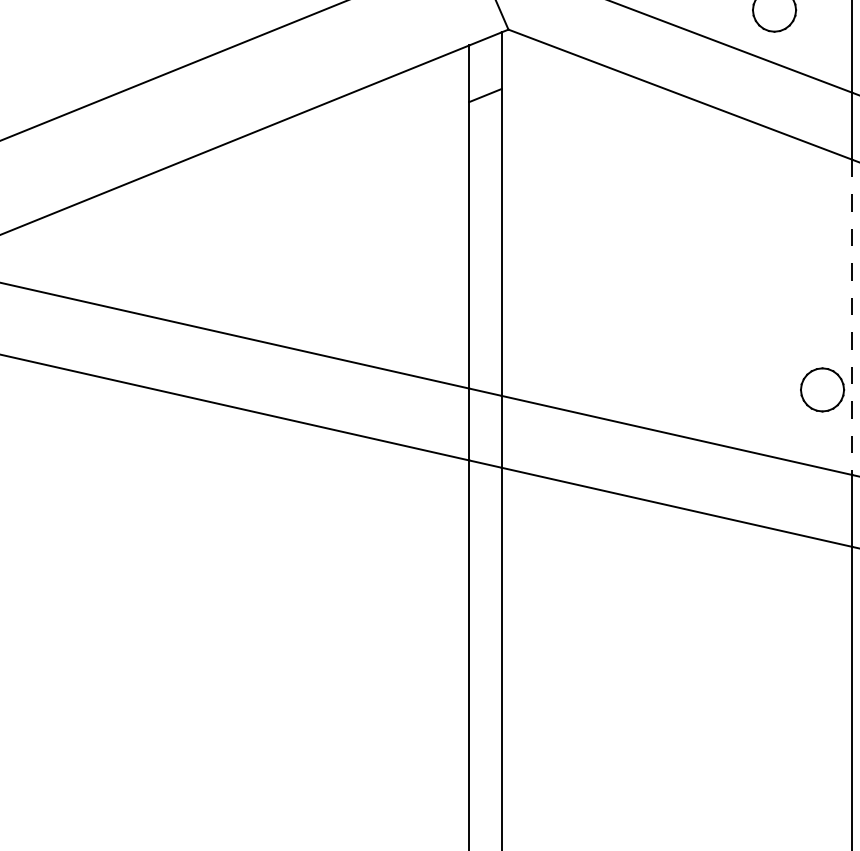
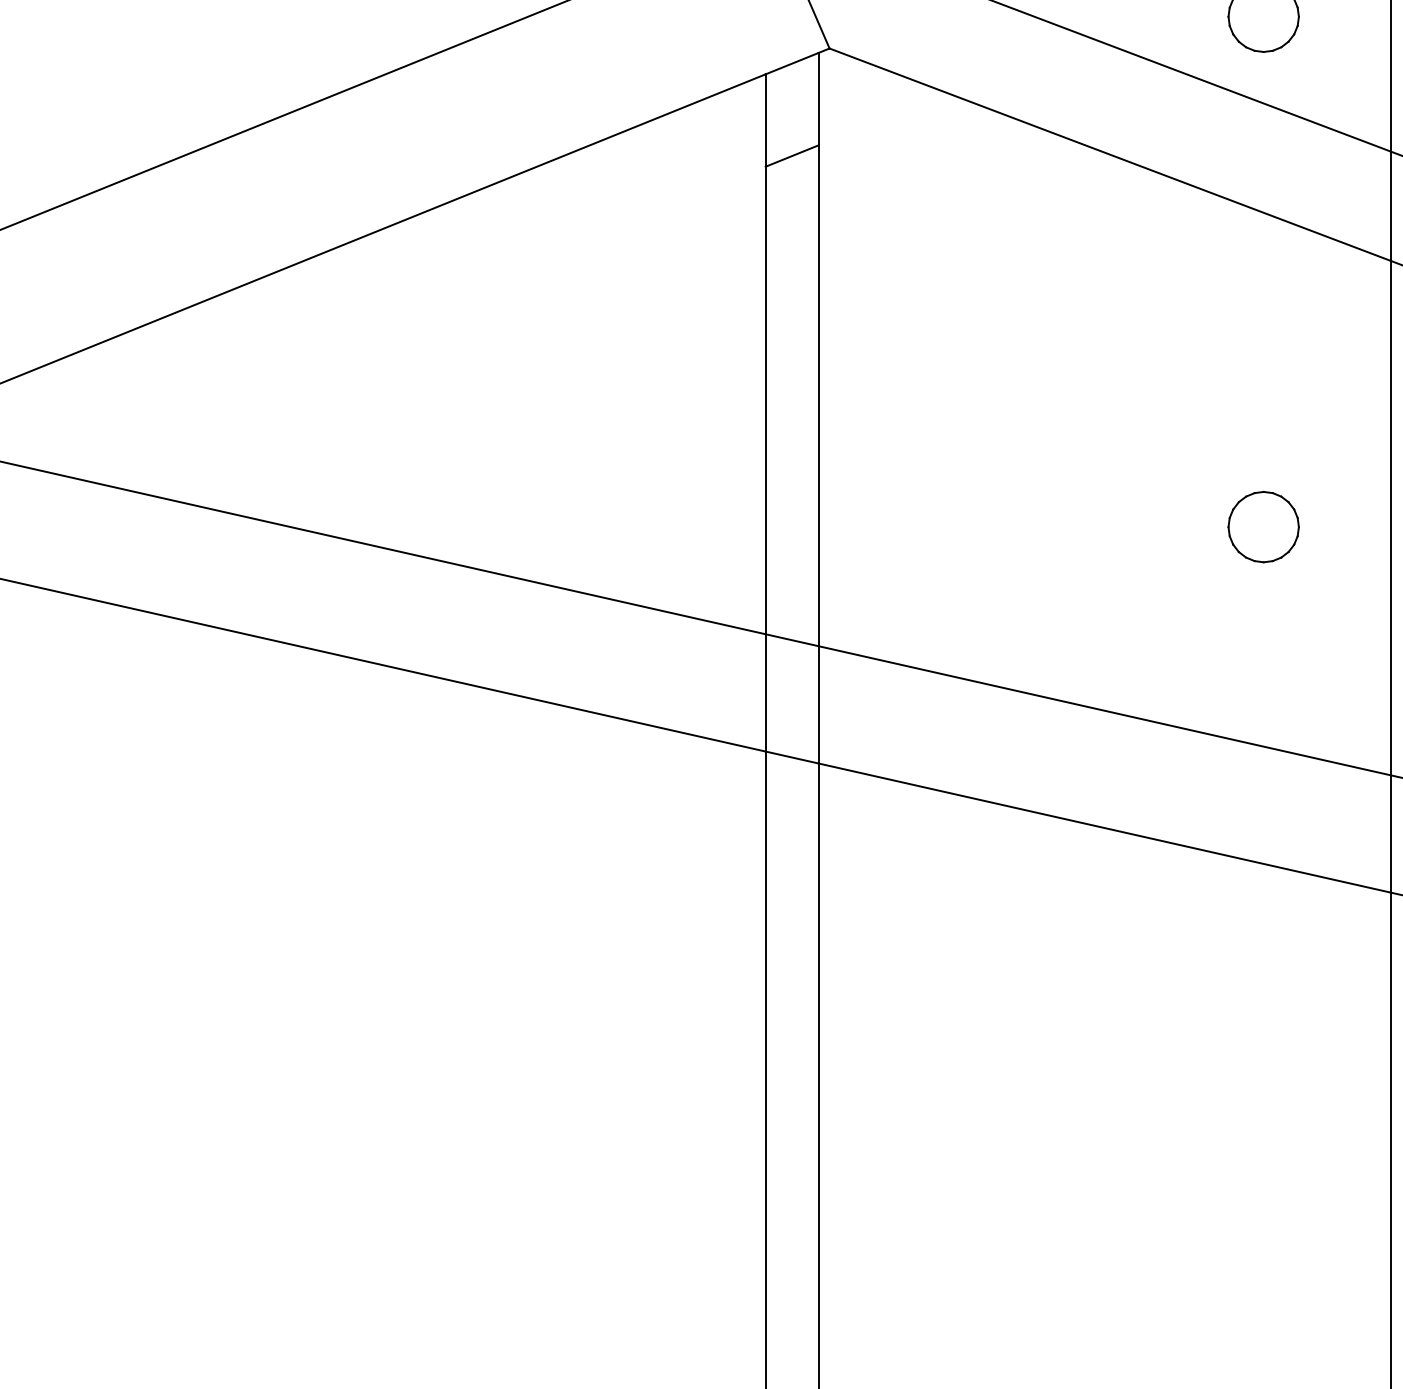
line: (852, 317) -> (1390, 518), dashed -> solid
part: (822, 389) -> (1263, 526), moved

